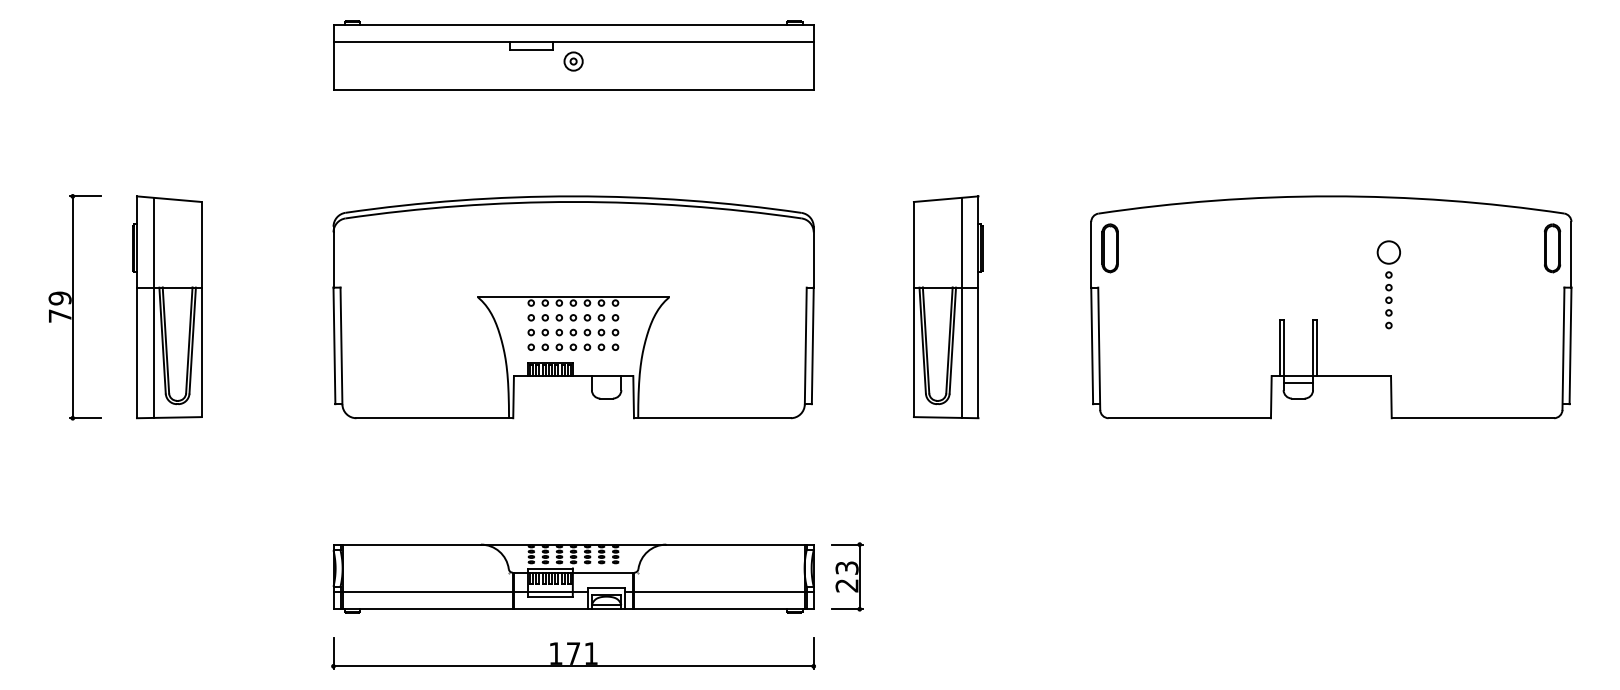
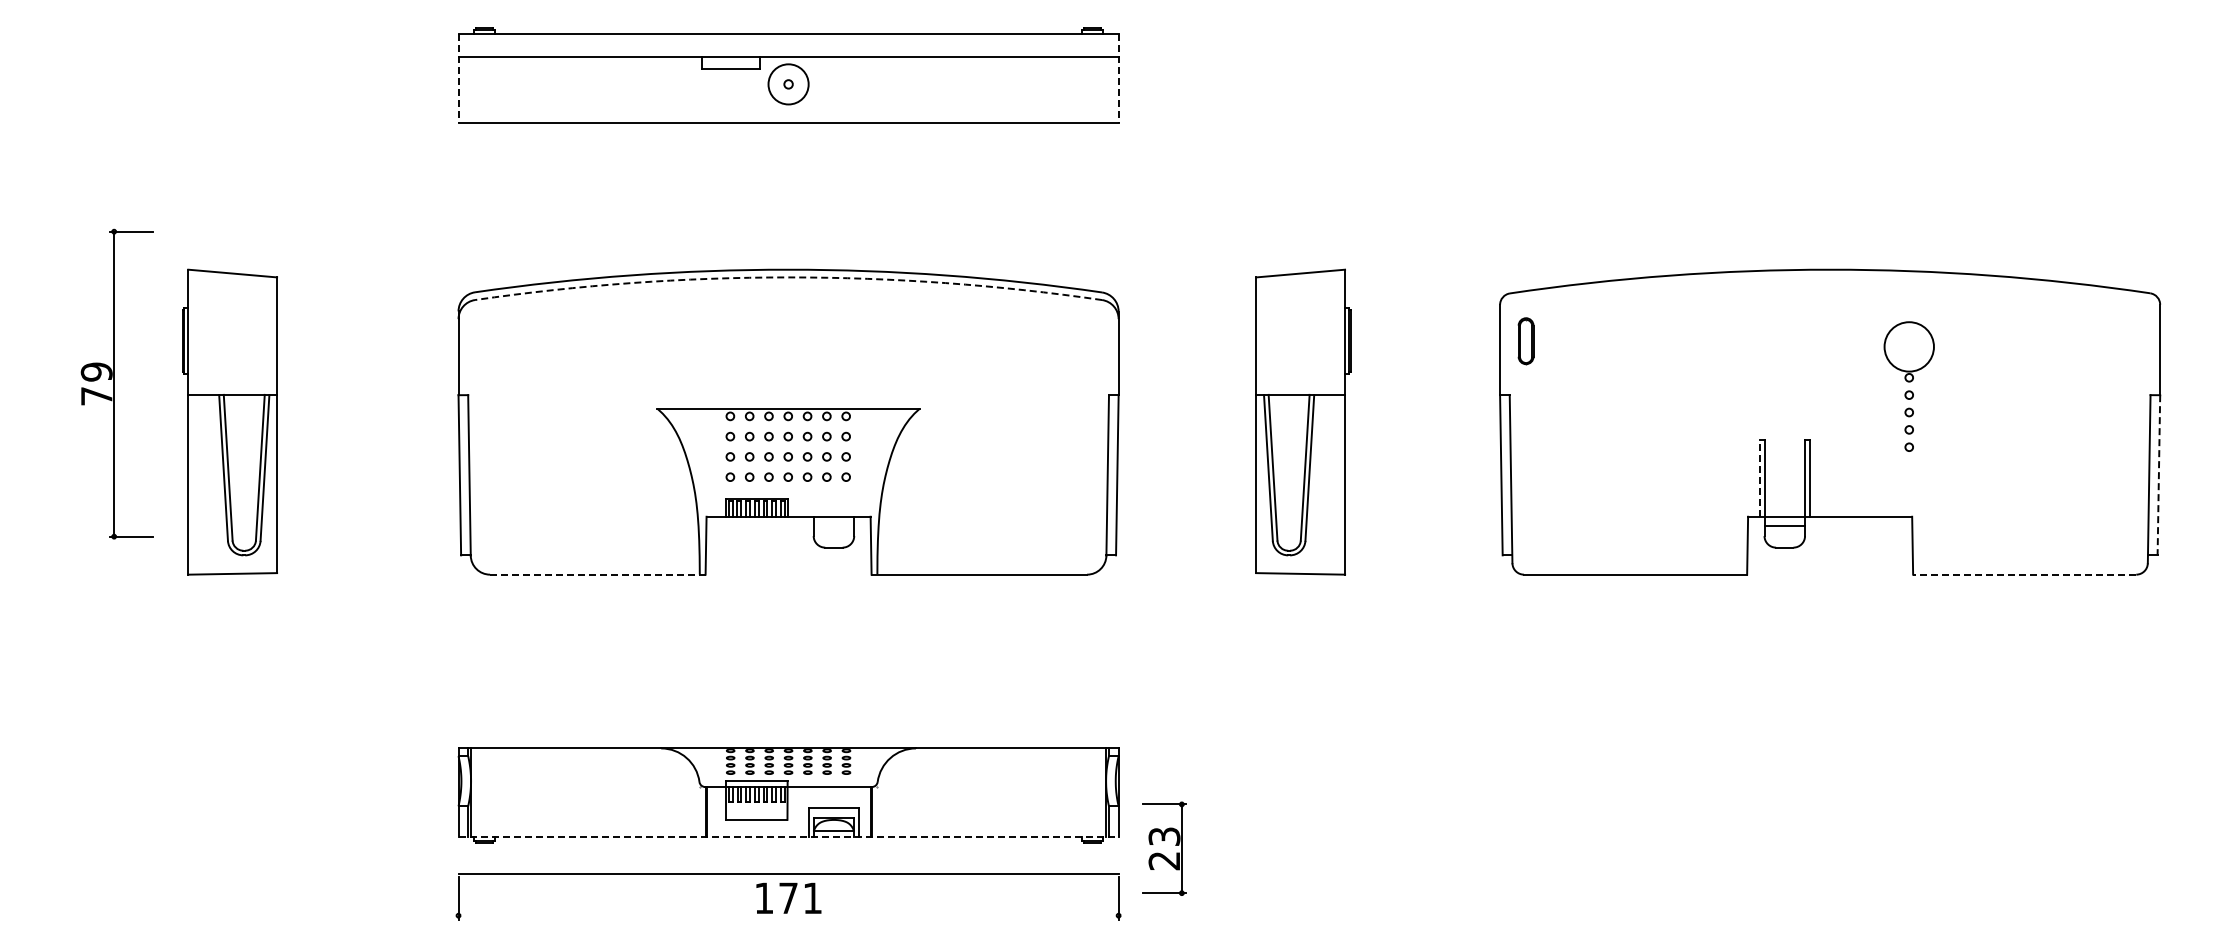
line: (333, 58) -> (458, 79), solid -> dashed
line: (813, 58) -> (1118, 79), solid -> dashed
circle: (573, 60) -> (788, 83), size x1.6
arc: (573, 202) -> (788, 277), solid -> dashed
part: (1109, 248) -> (1525, 341), size x0.7
part: (1552, 248) -> (2133, 341), removed
circle: (1388, 252) -> (1908, 346), size x1.6
part: (74, 306) -> (116, 383), moved
line: (153, 307) -> (211, 422), removed
line: (961, 307) -> (1321, 422), removed
line: (1570, 346) -> (2158, 475), solid -> dashed
line: (1279, 348) -> (1759, 478), solid -> dashed
line: (434, 418) -> (597, 574), solid -> dashed
line: (1472, 418) -> (2024, 574), solid -> dashed
part: (847, 576) -> (1164, 848), moved
line: (460, 592) -> (633, 814), removed
line: (719, 592) -> (988, 814), removed
line: (574, 609) -> (789, 837), solid -> dashed
line: (573, 666) -> (788, 873), moved

